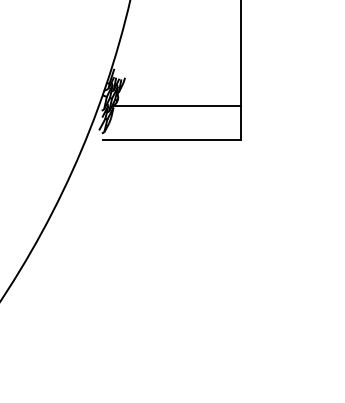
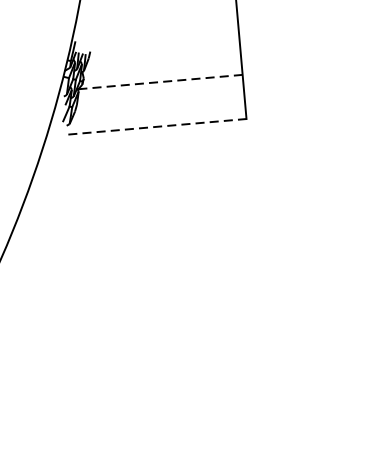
line: (177, 106) -> (160, 82), solid -> dashed
line: (172, 140) -> (158, 126), solid -> dashed

